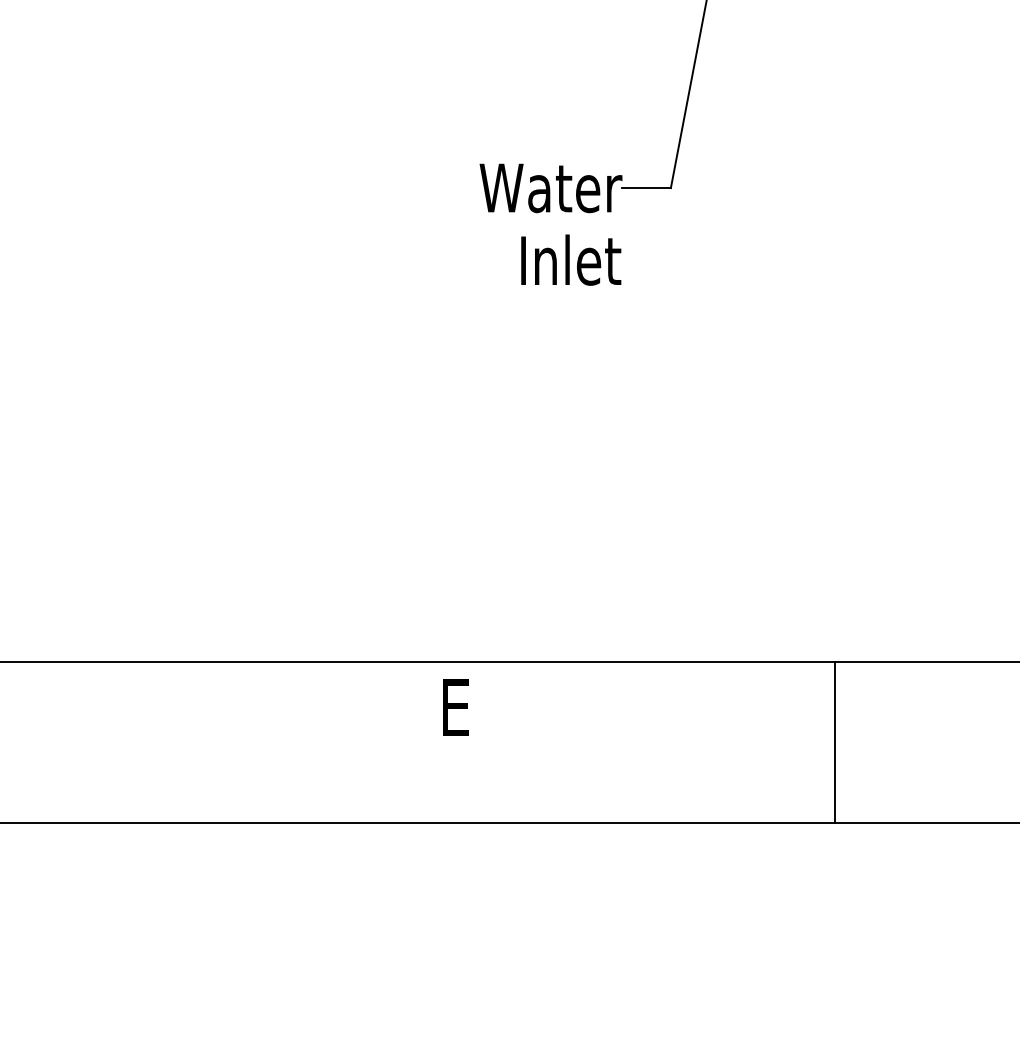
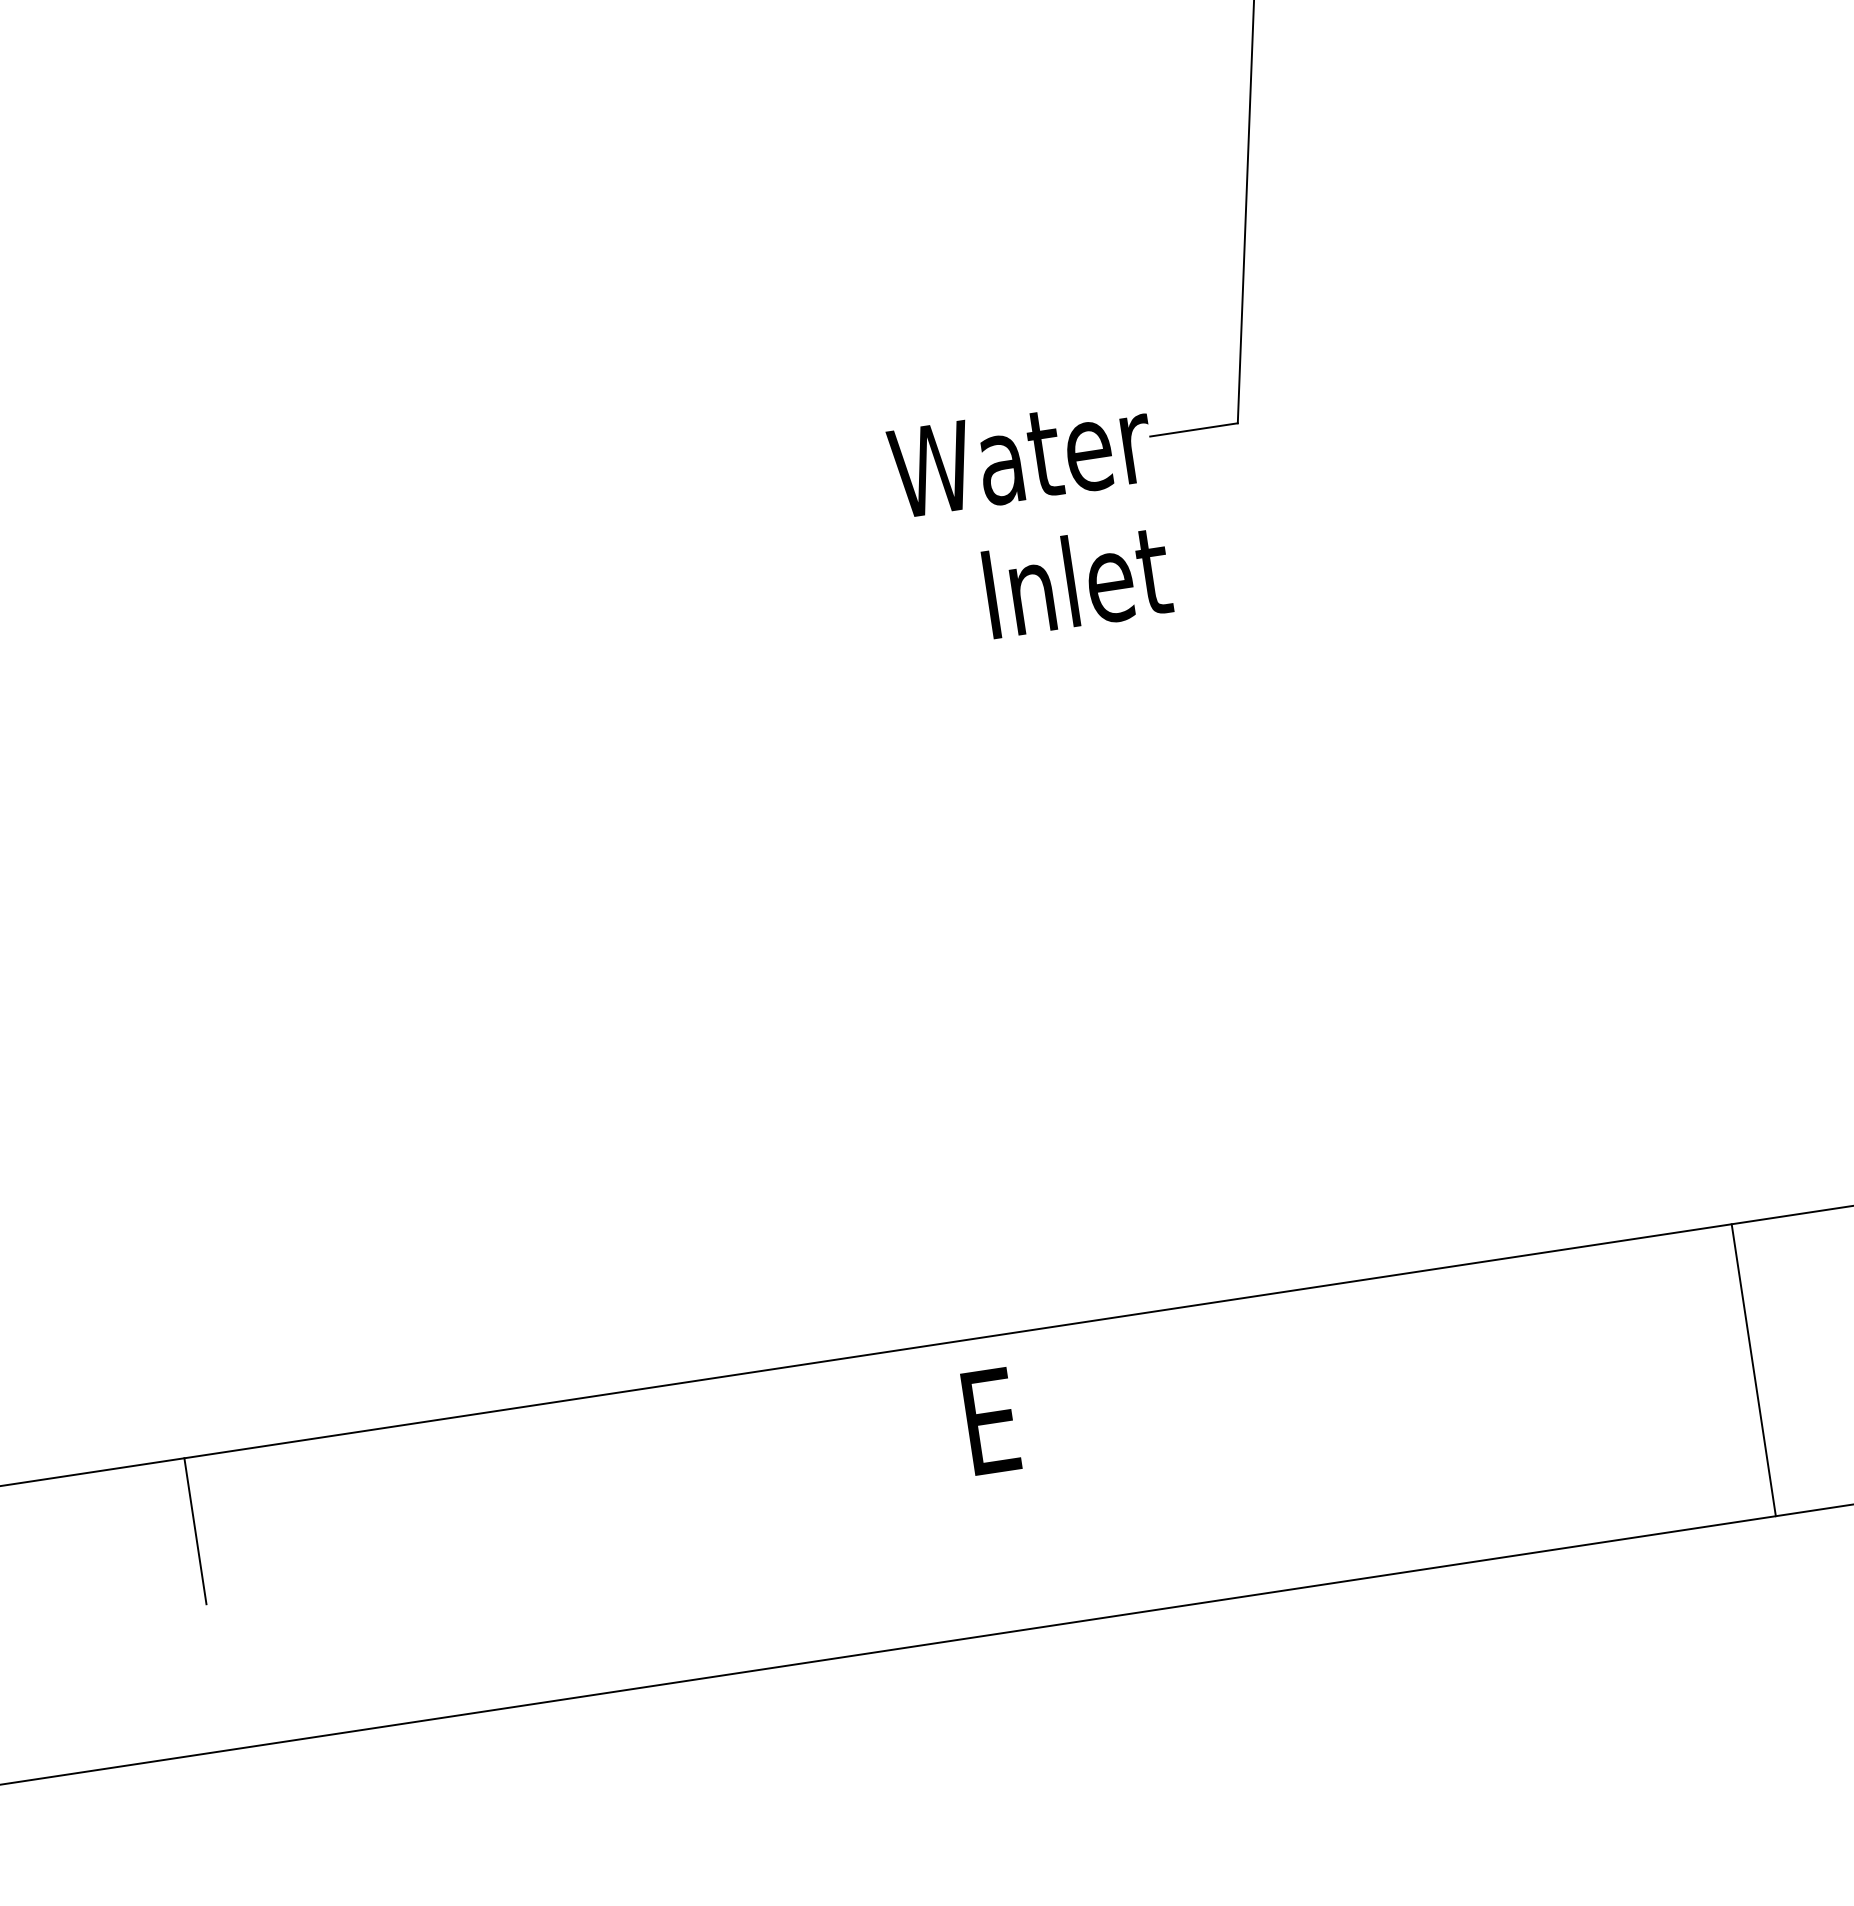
line: (16, 701) -> (195, 1530), added
line: (834, 742) -> (1753, 1370), moved

